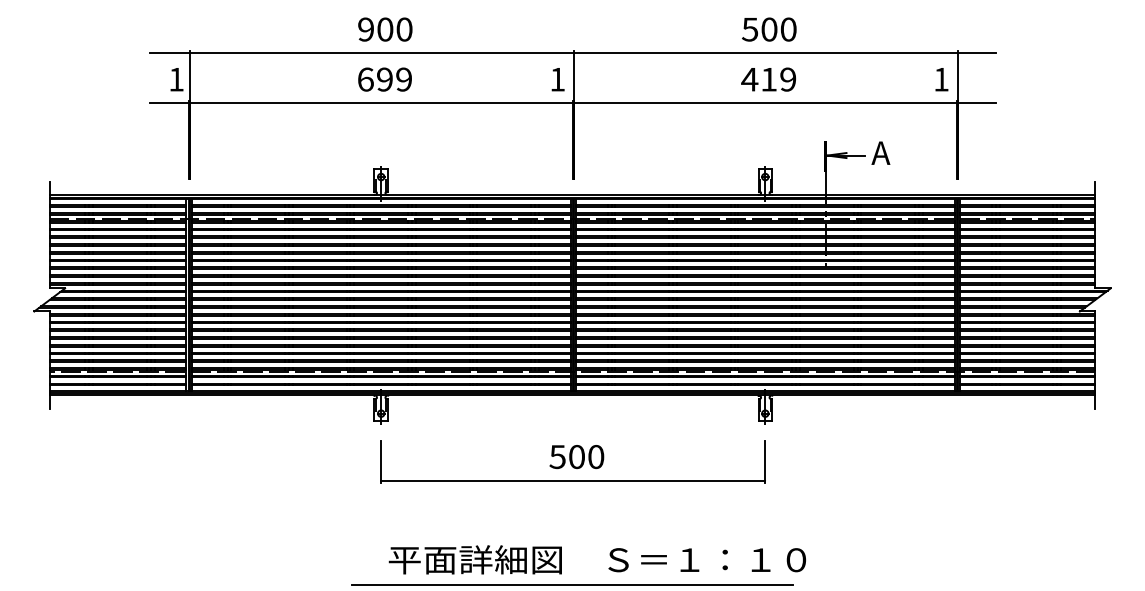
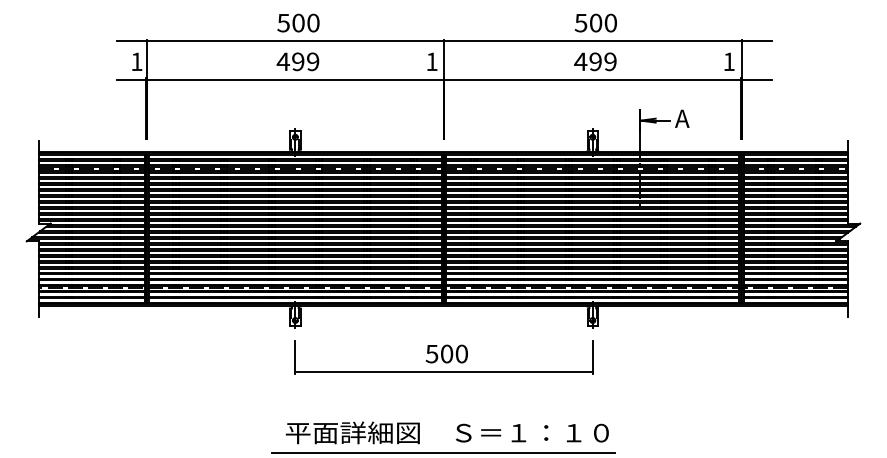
text: (365, 29) -> (283, 23), 900 -> 500
text: (365, 79) -> (283, 61), 699 -> 499
text: (768, 79) -> (595, 61), 419 -> 499
text: (596, 559) -> (446, 432), moved

